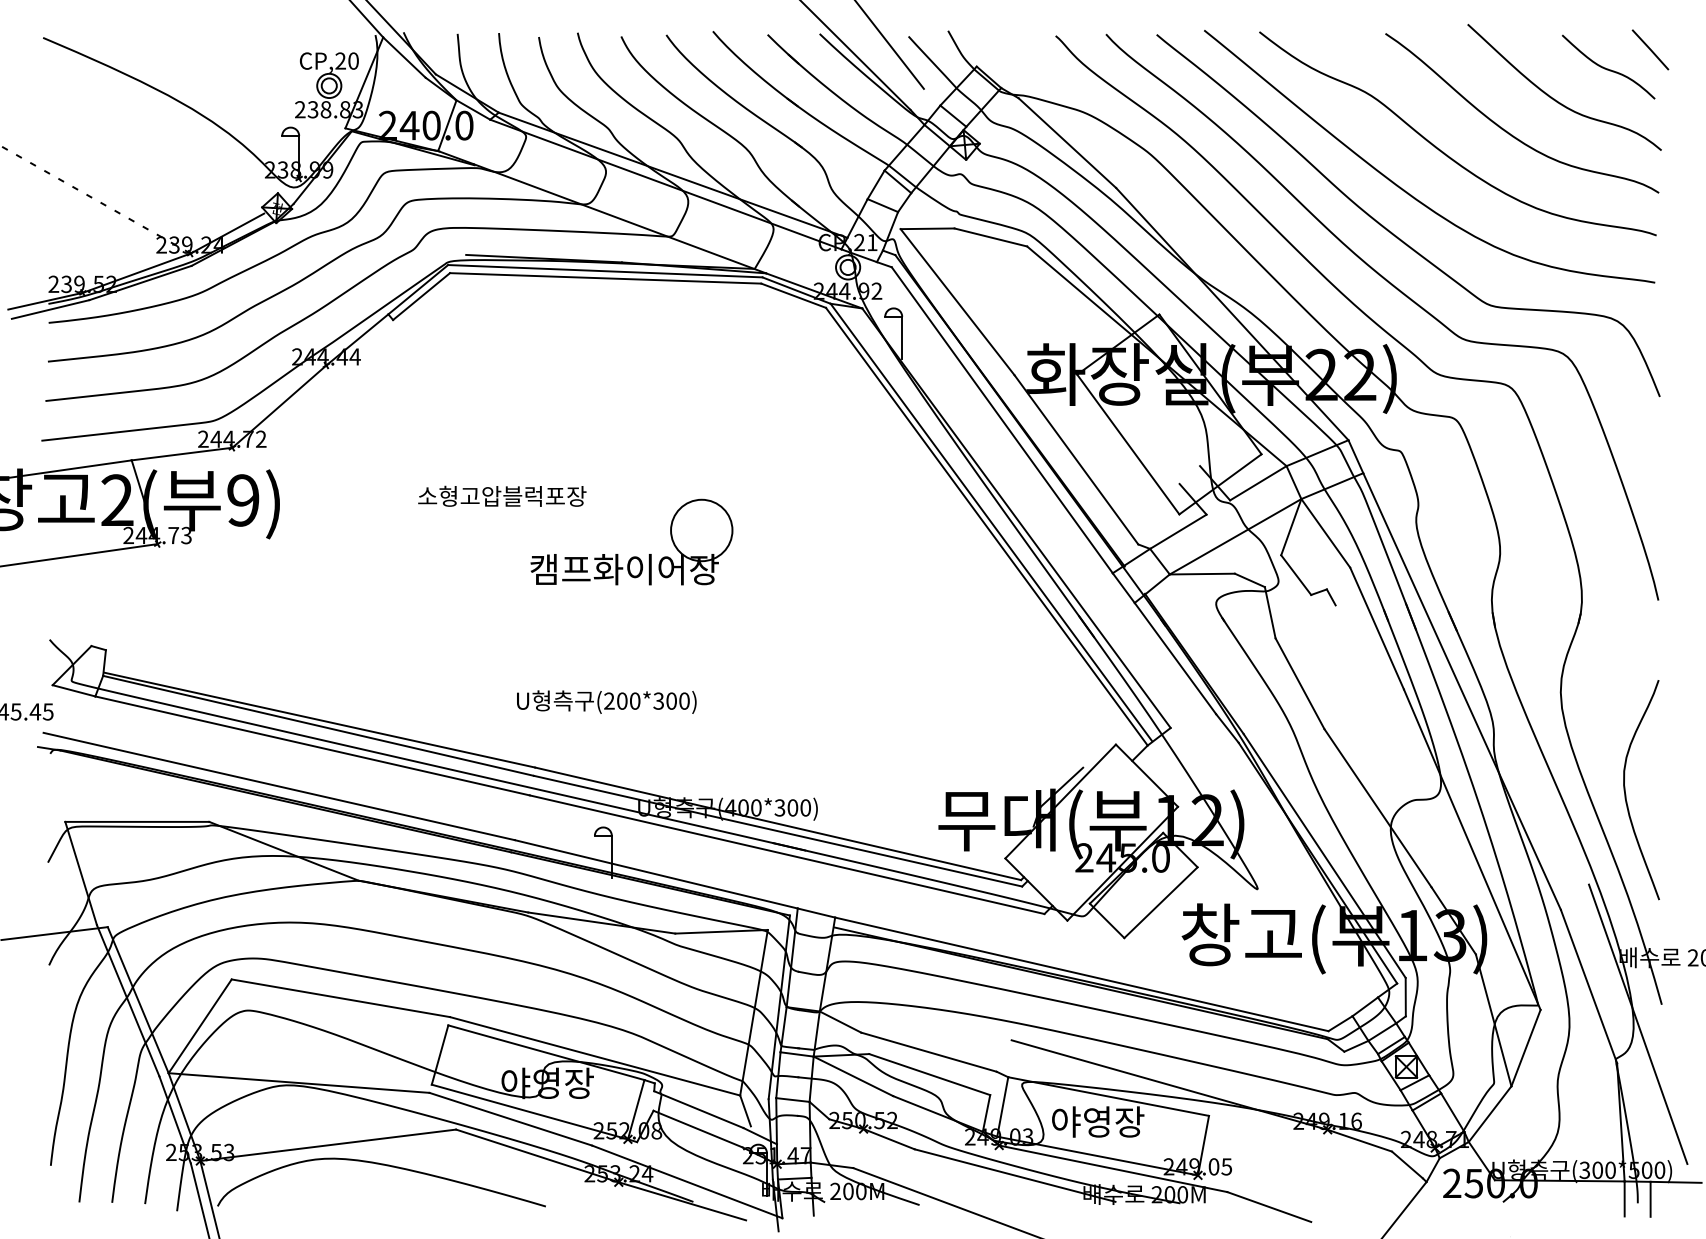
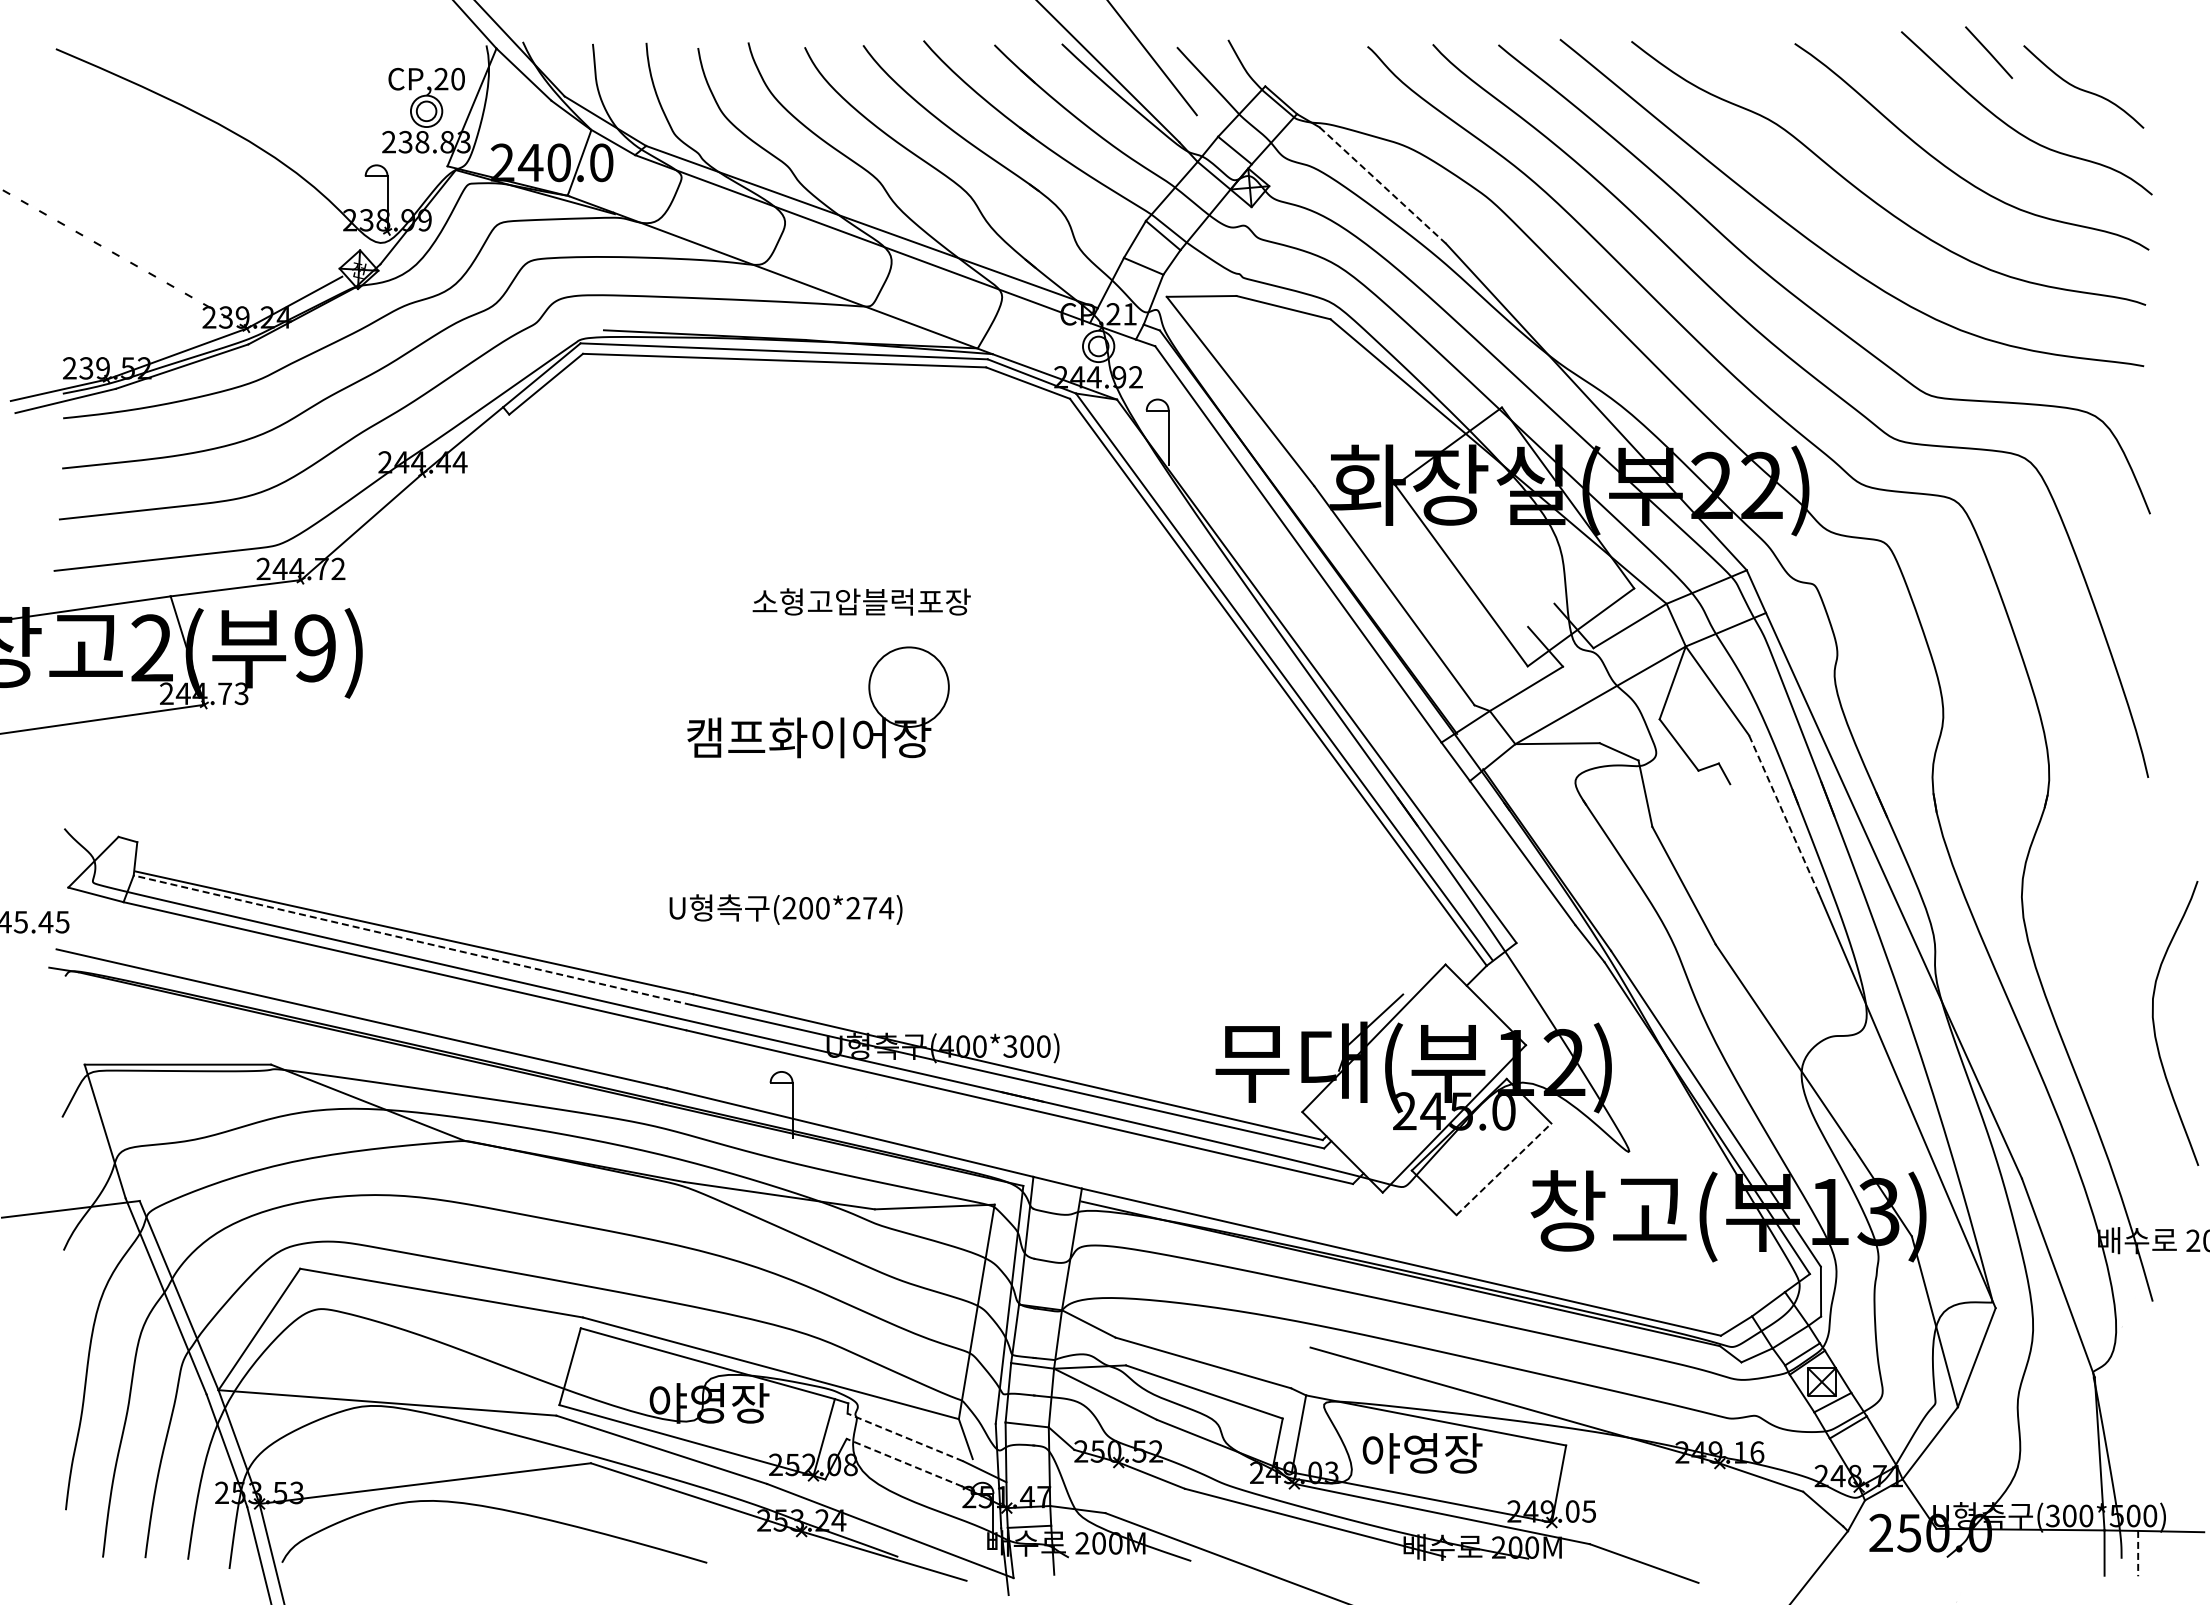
line: (1650, 49) -> (1989, 52), moved
line: (1067, 143) -> (1382, 185), solid -> dashed
text: (502, 495) -> (861, 601), moved
line: (1376, 627) -> (1783, 813), solid -> dashed
text: (671, 701) -> (870, 908), (200*300) -> (200*274)
line: (318, 726) -> (412, 940), solid -> dashed
curve: (1626, 793) -> (2155, 1028), moved
line: (1160, 902) -> (1503, 1169), solid -> dashed
line: (1637, 1024) -> (2121, 1326), removed
line: (698, 1109) -> (905, 1437), solid -> dashed
line: (698, 1129) -> (904, 1462), solid -> dashed
line: (1650, 1199) -> (2138, 1553), solid -> dashed

